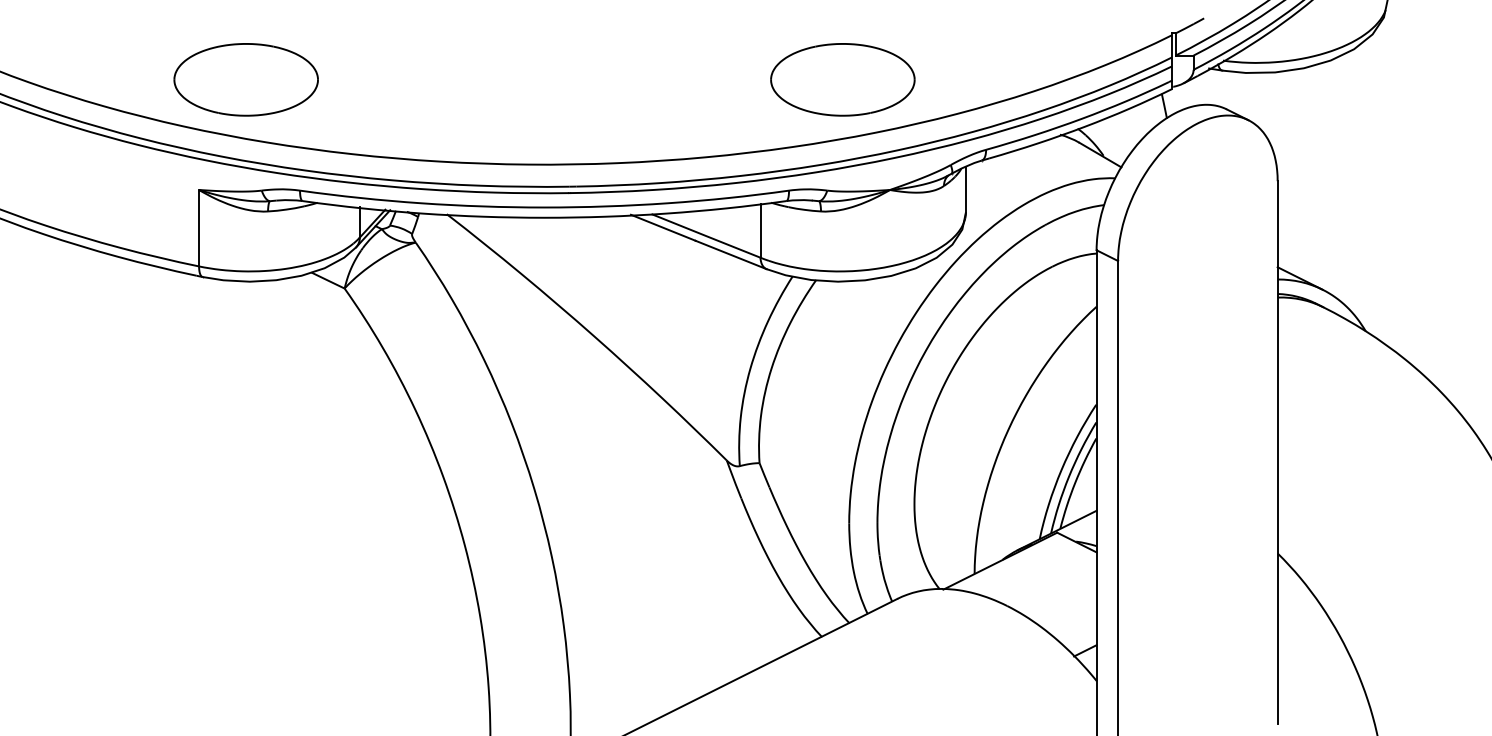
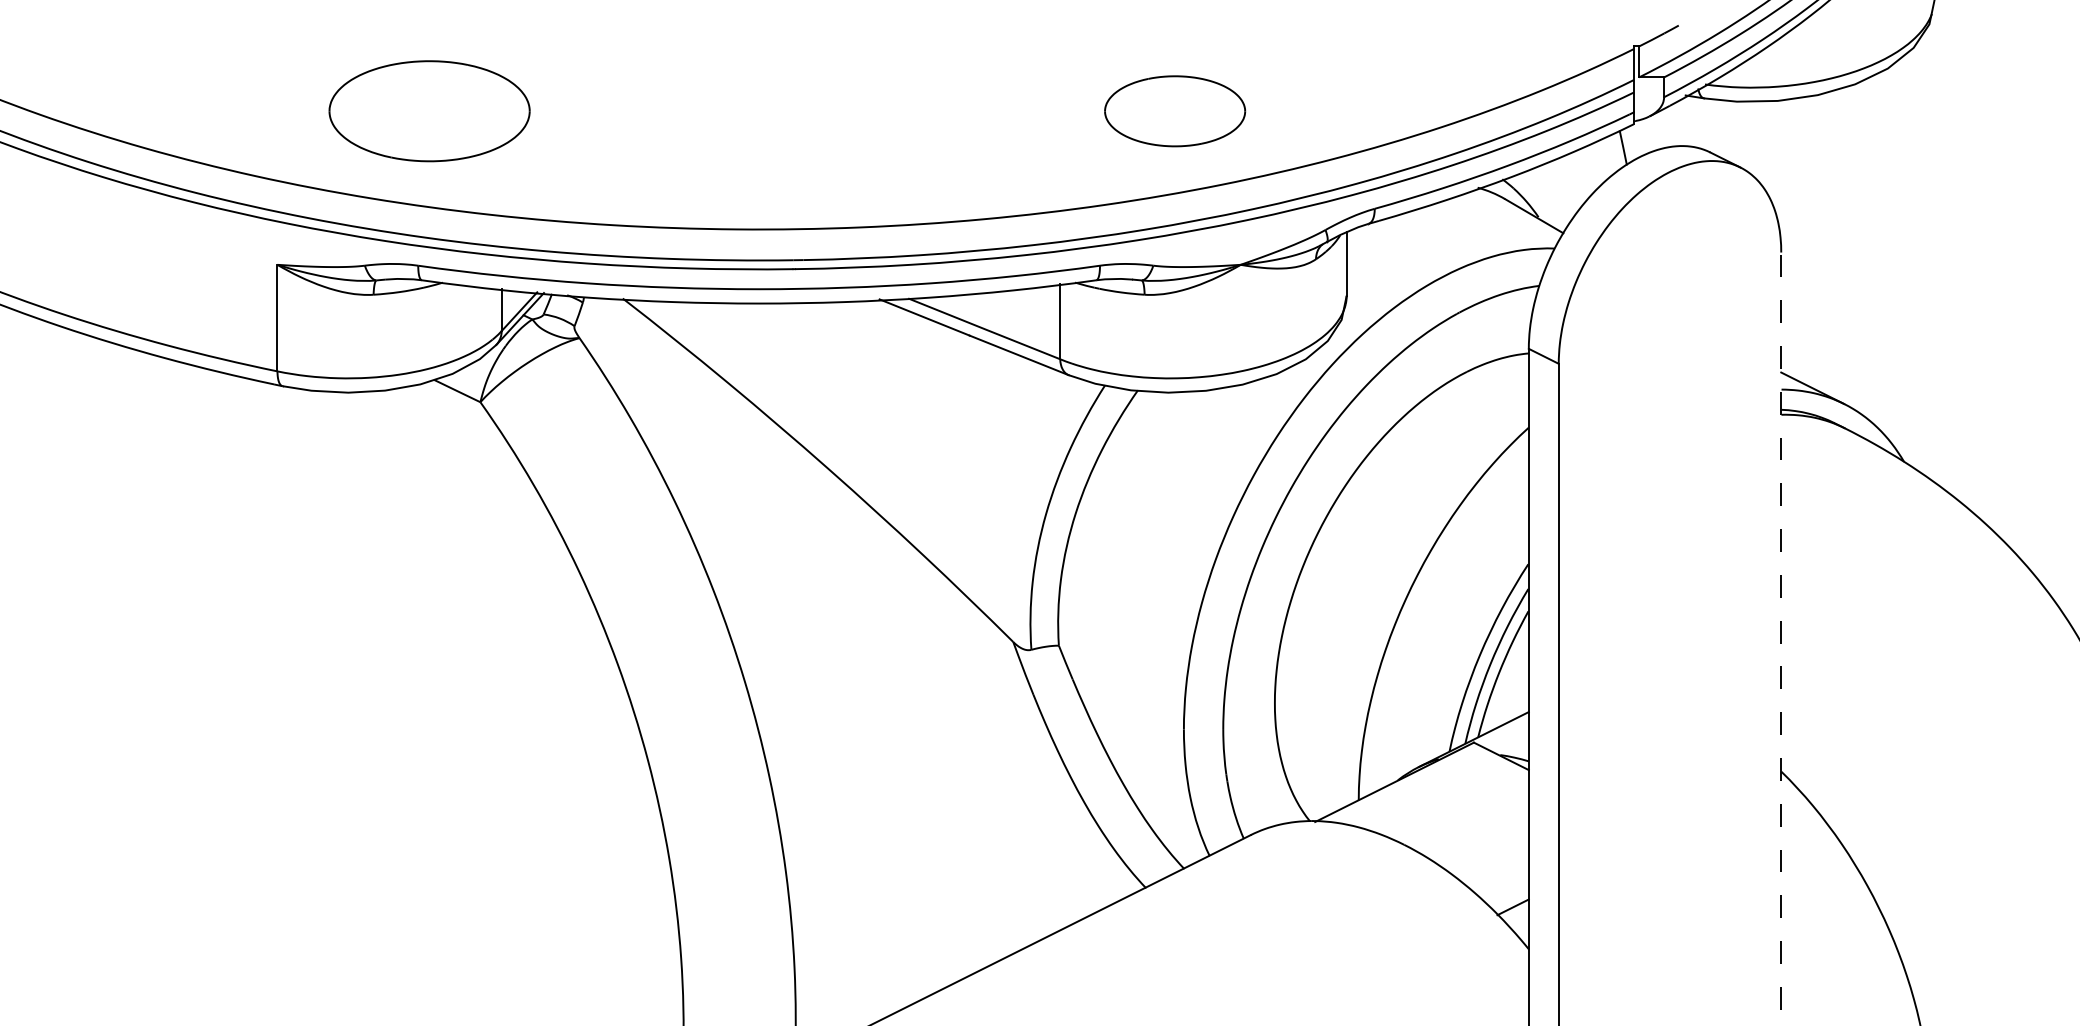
part: (245, 79) -> (428, 110), moved
part: (842, 79) -> (1174, 110), size x0.7
line: (1277, 452) -> (1781, 630), solid -> dashed

